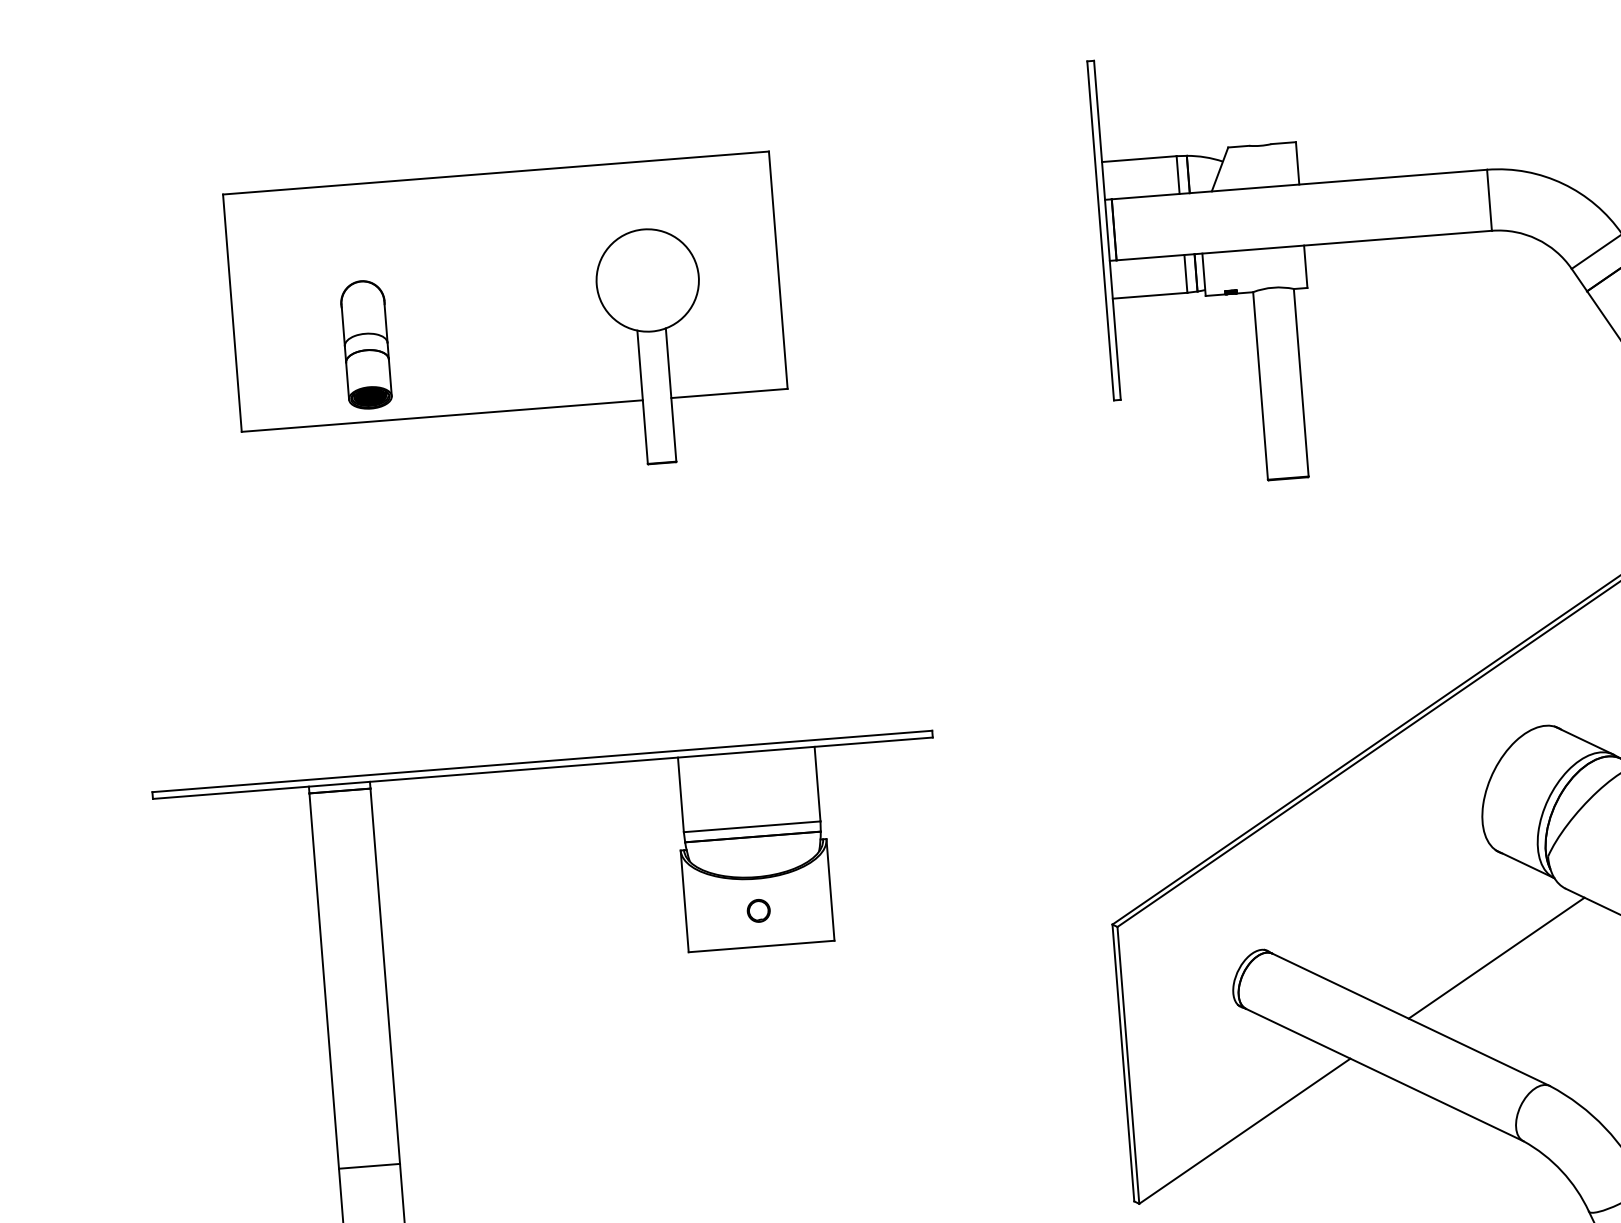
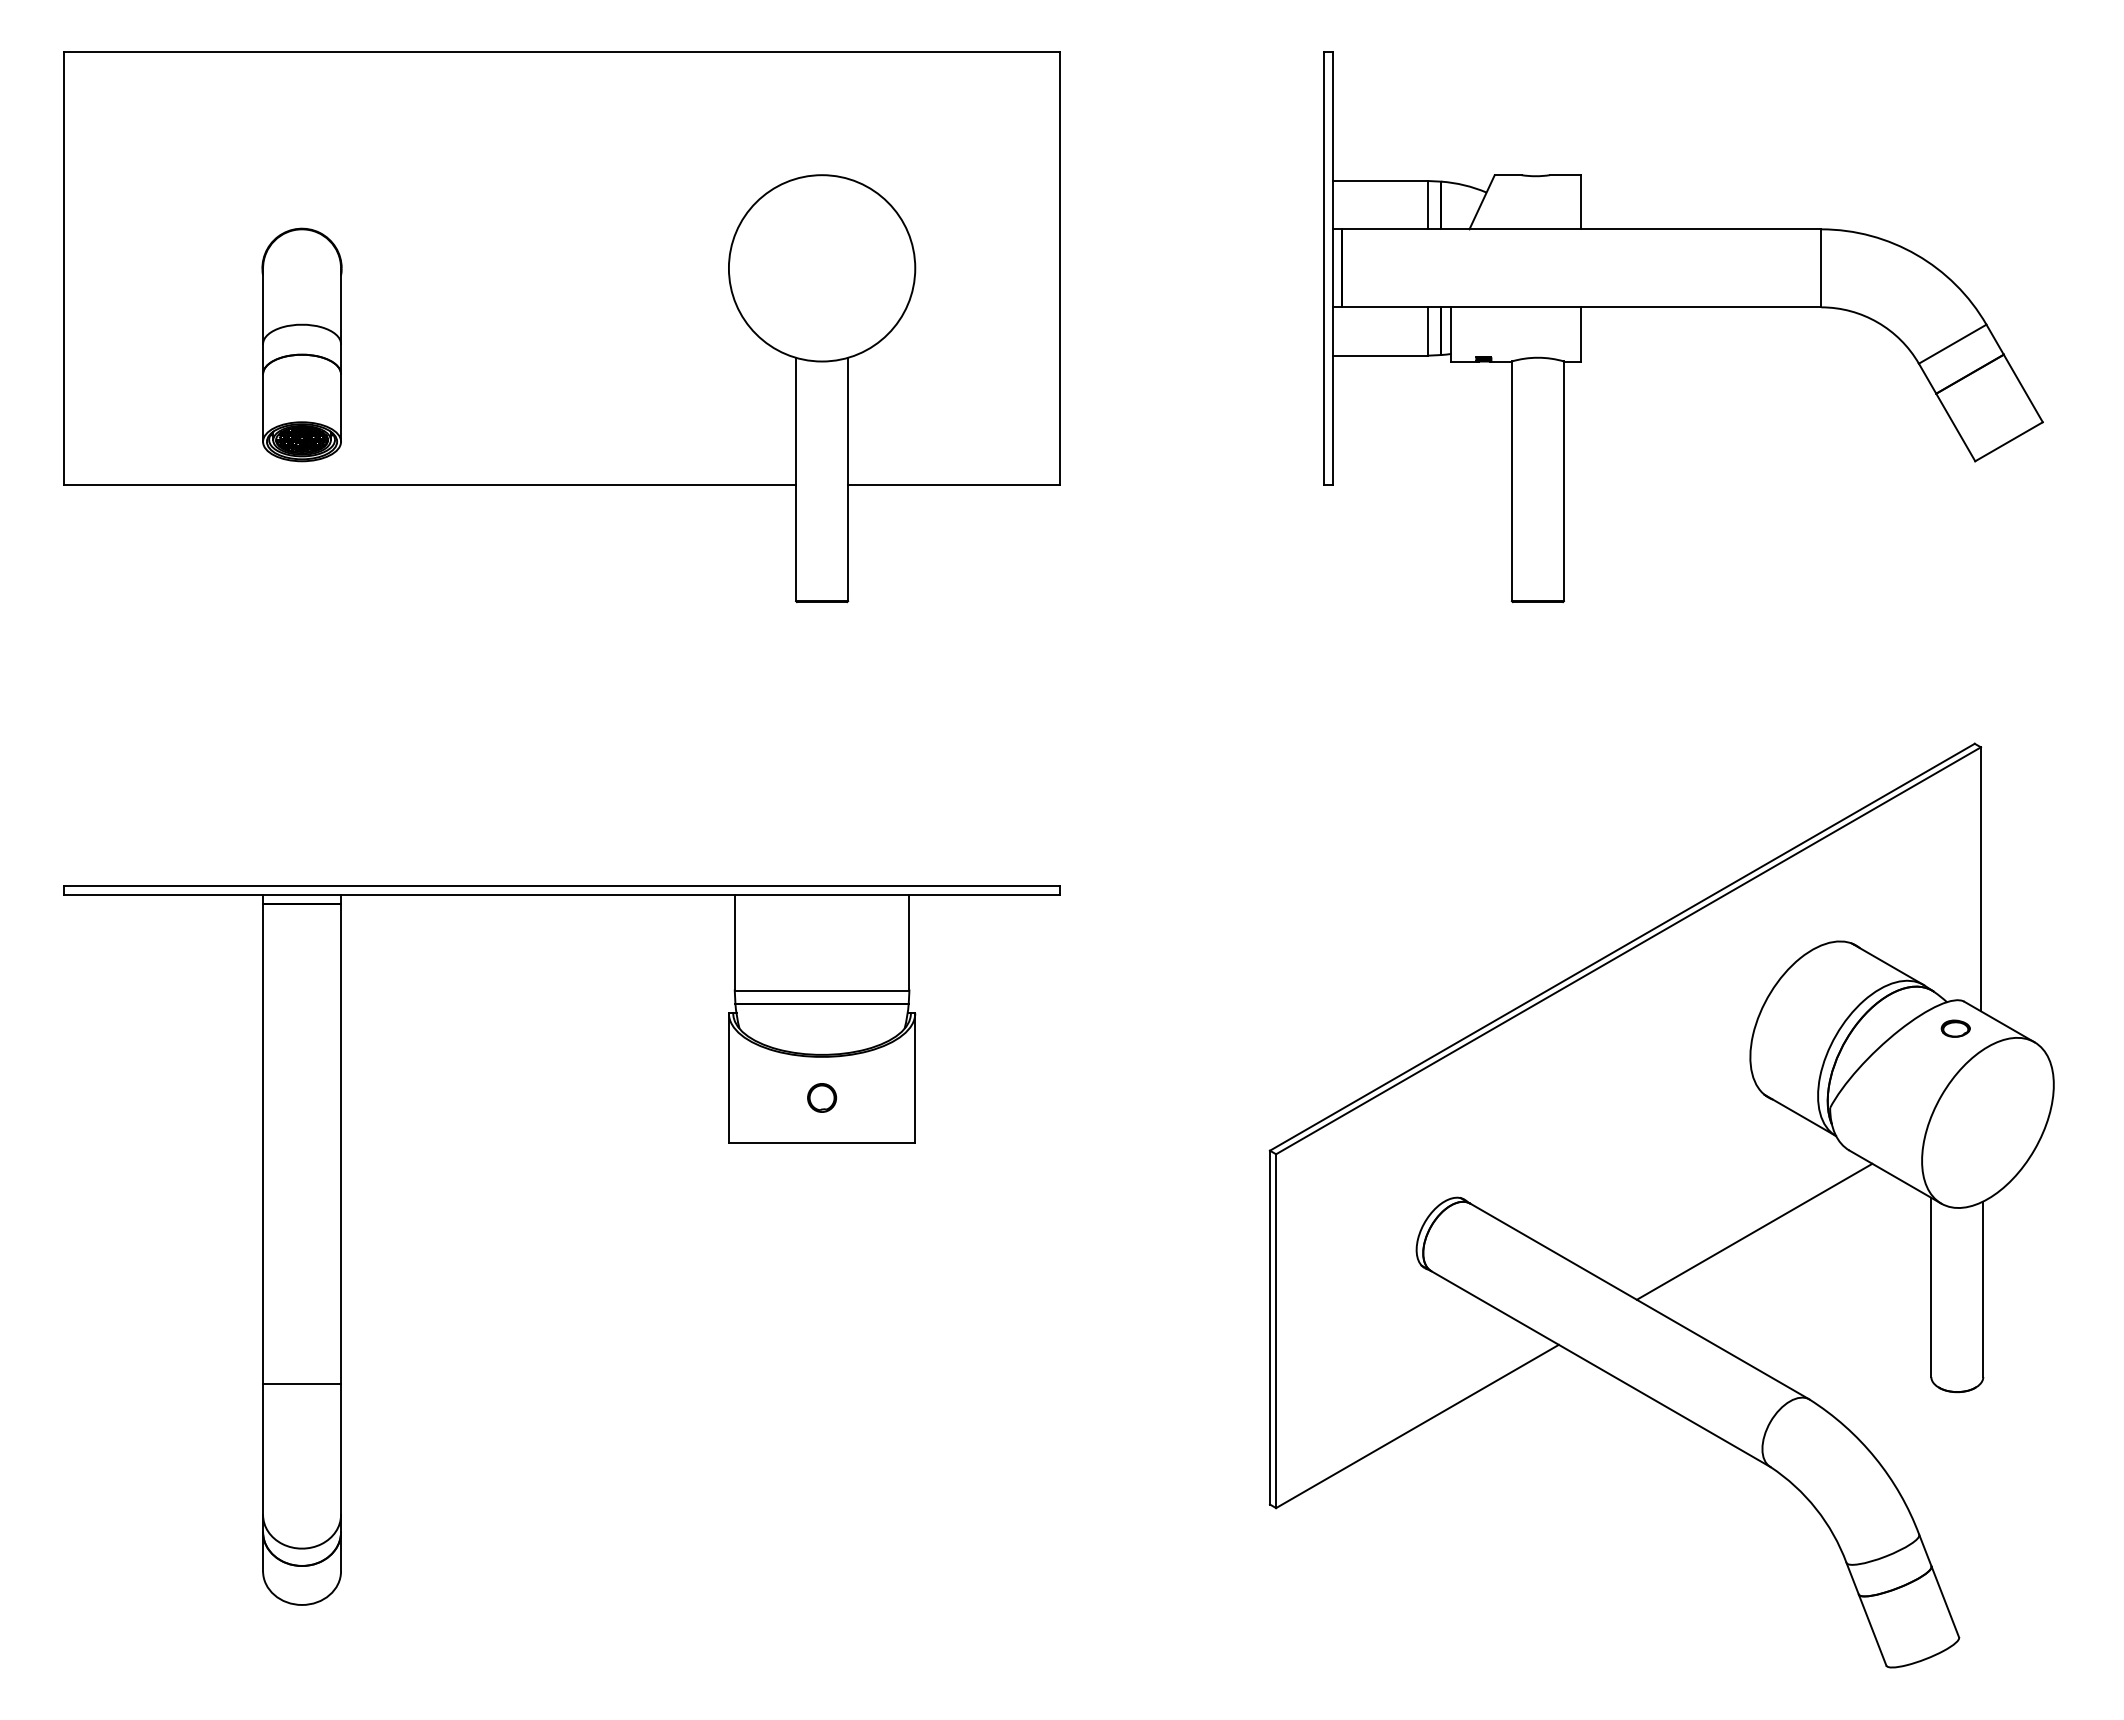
part: (507, 324) -> (561, 327), size x1.43

